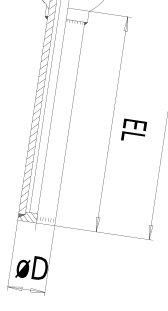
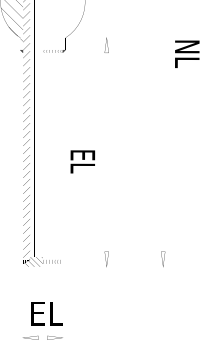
text: (133, 130) -> (82, 161), moved
text: (32, 268) -> (45, 314), øD -> EL

